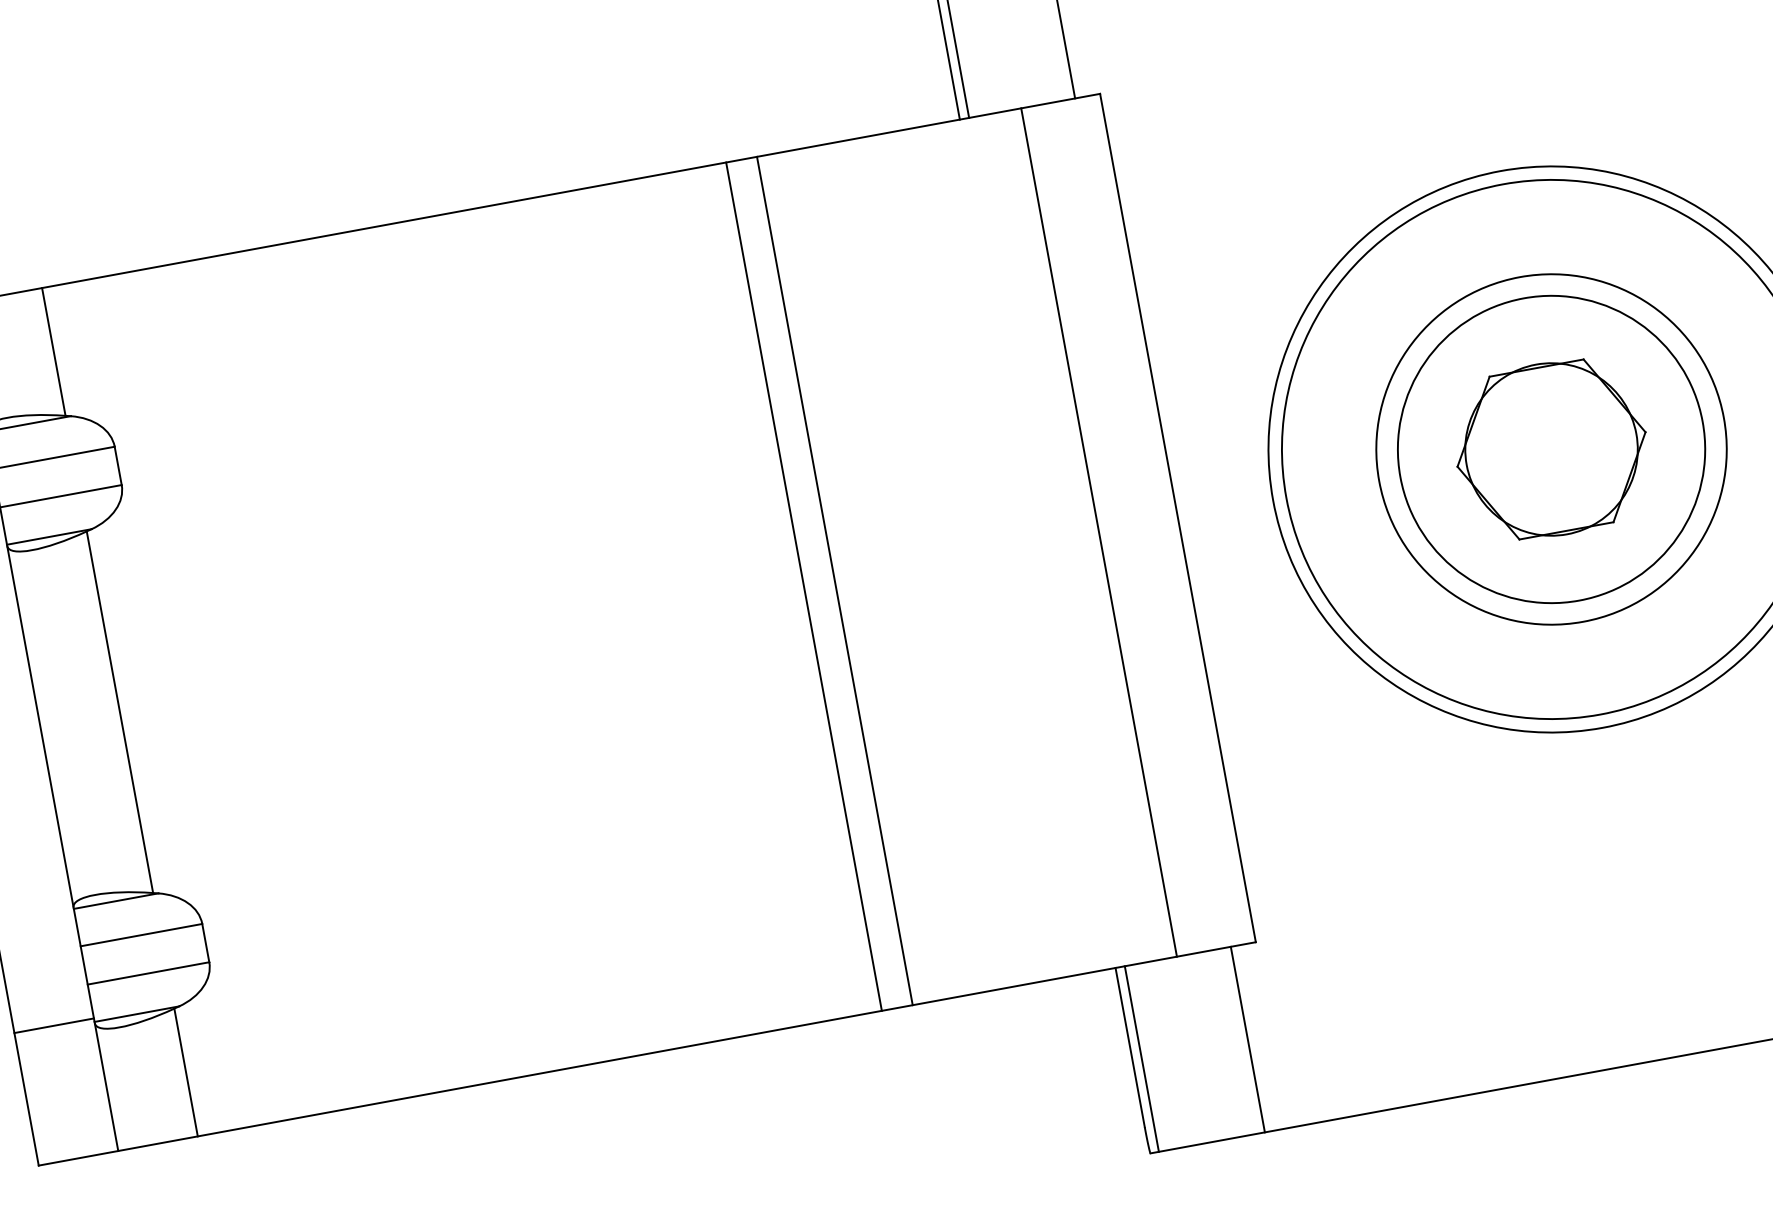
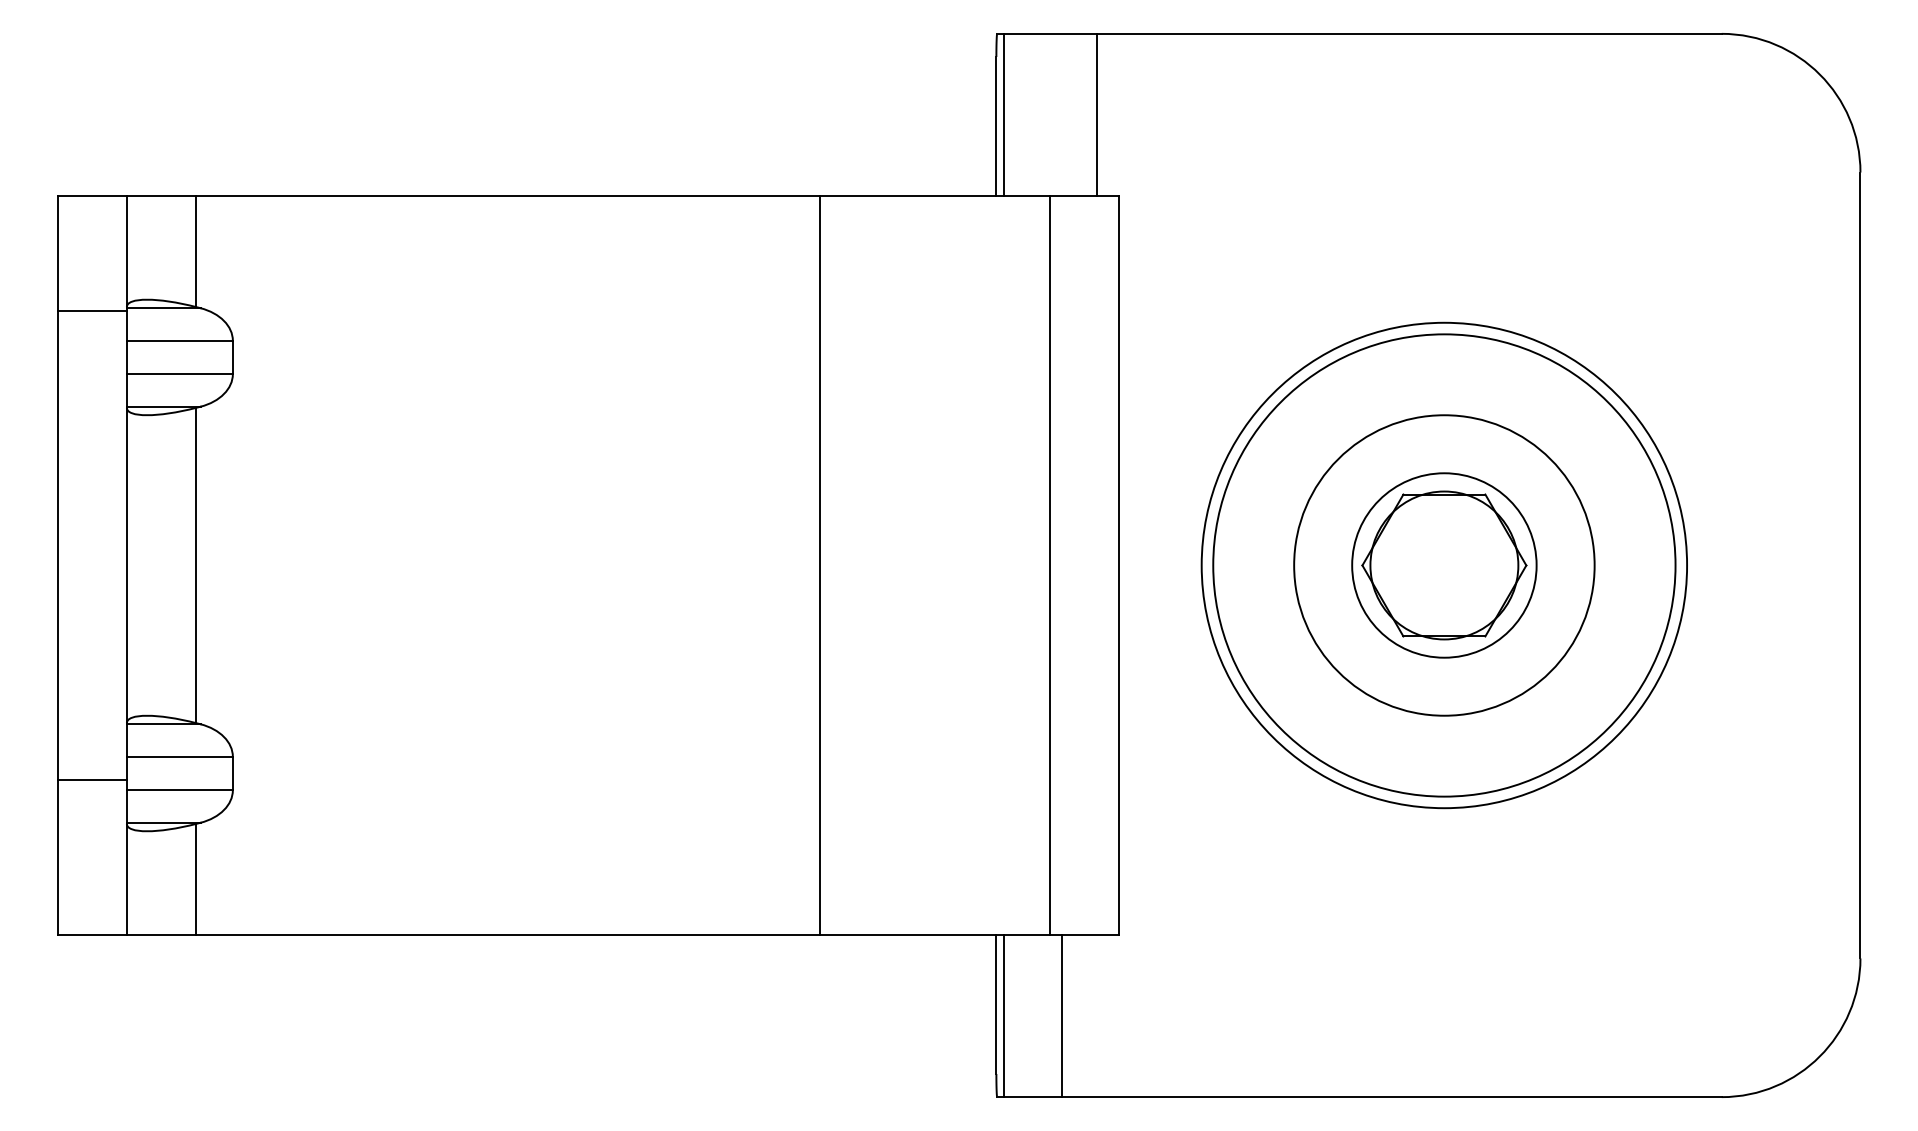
circle: (1551, 449) -> (1444, 565), size x0.7
line: (803, 586) -> (792, 565), removed
line: (53, 1025) -> (91, 779), moved
line: (1247, 1039) -> (1061, 1016), moved

